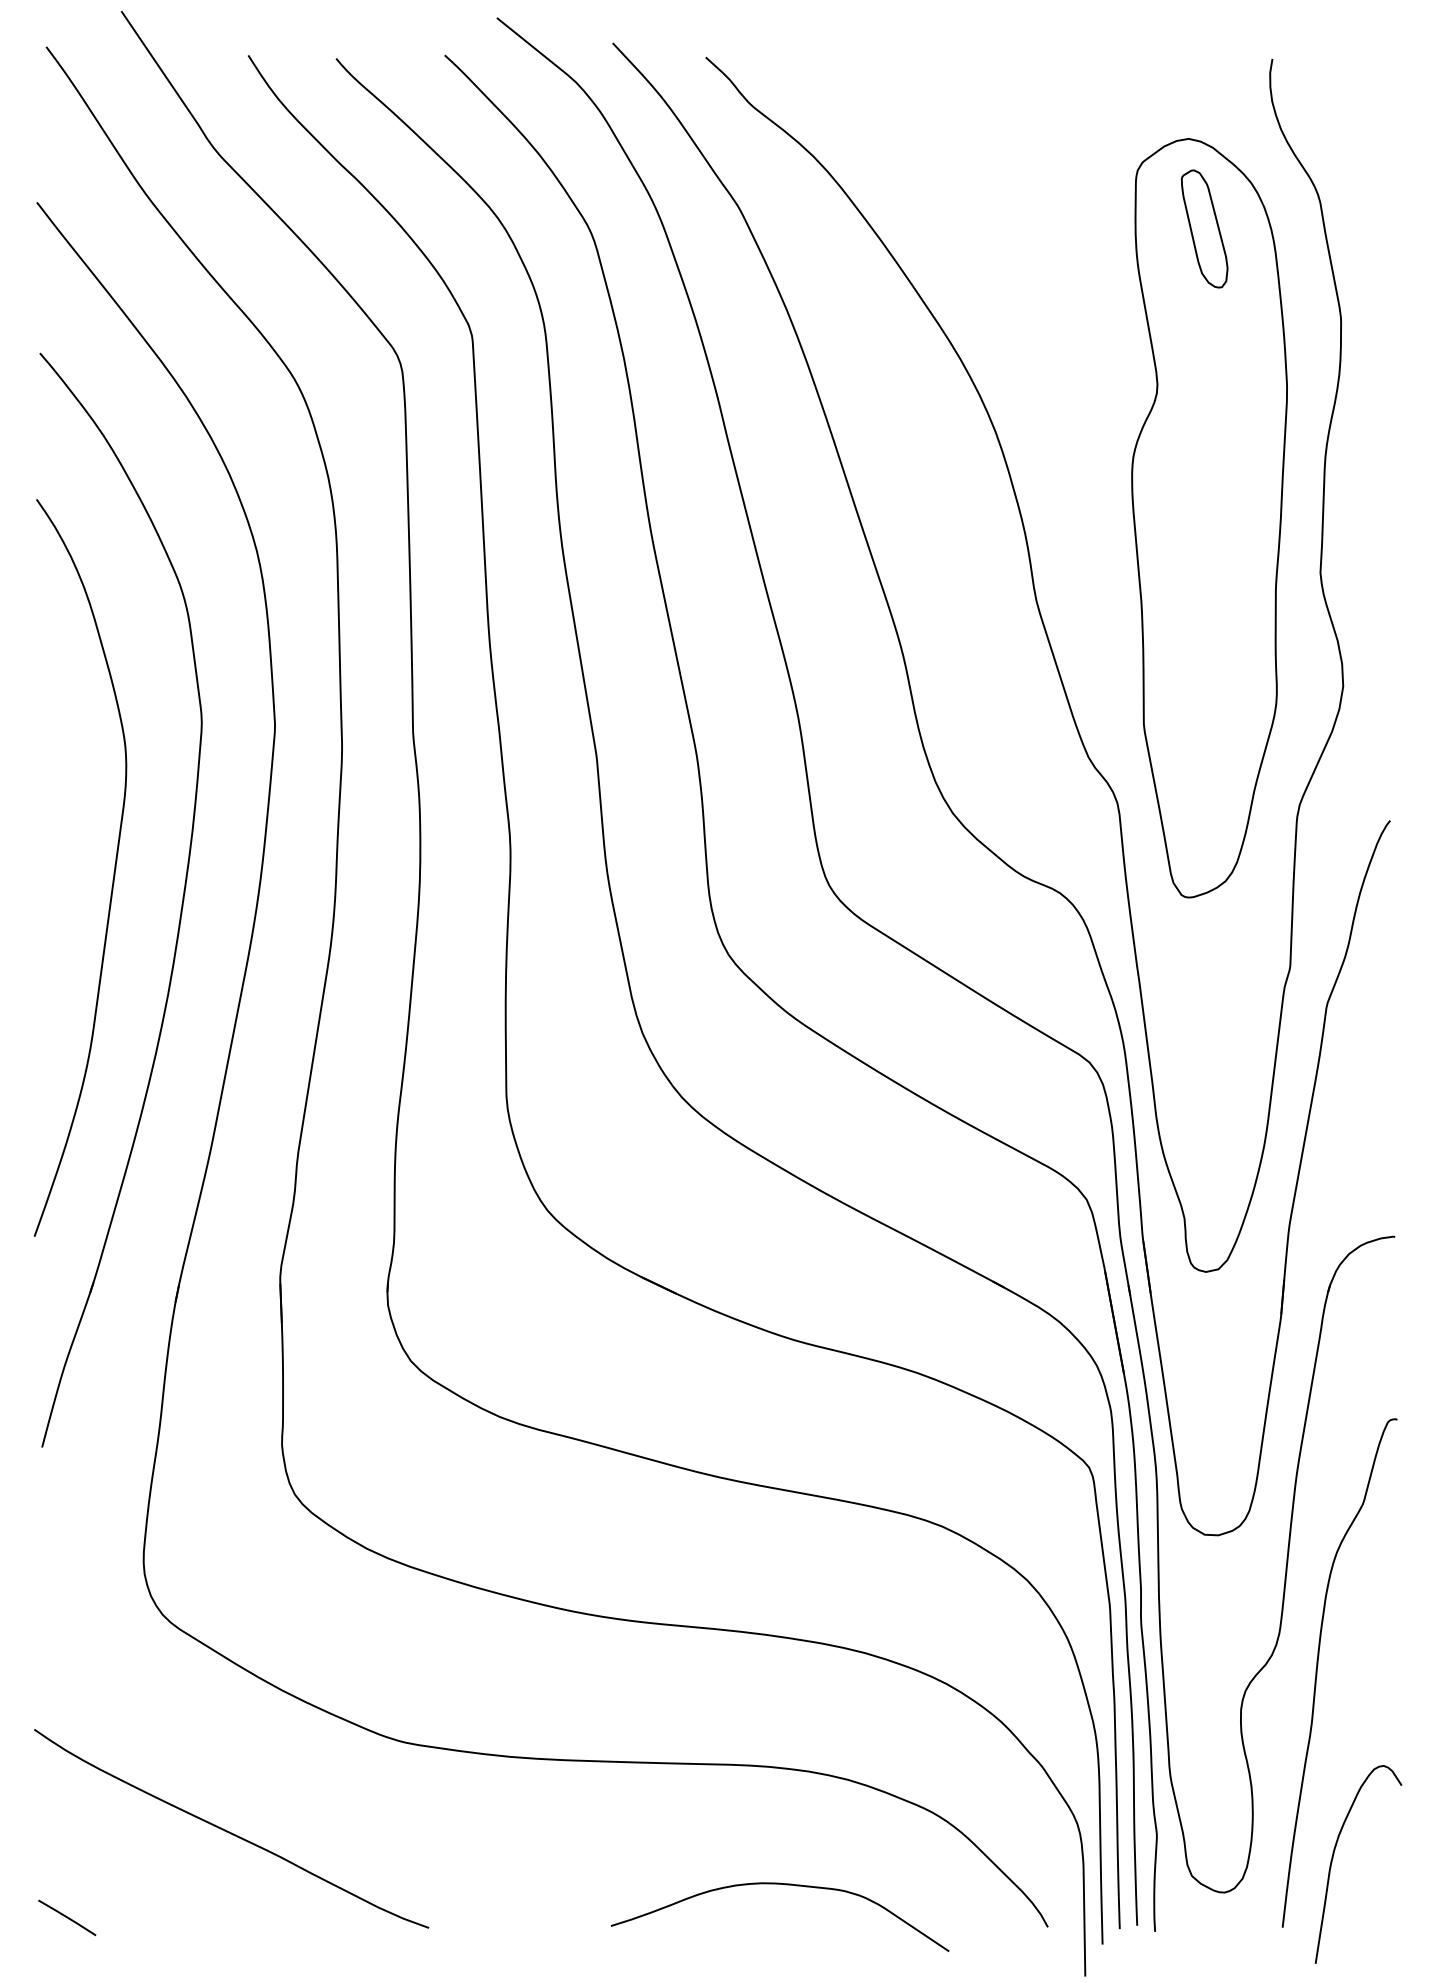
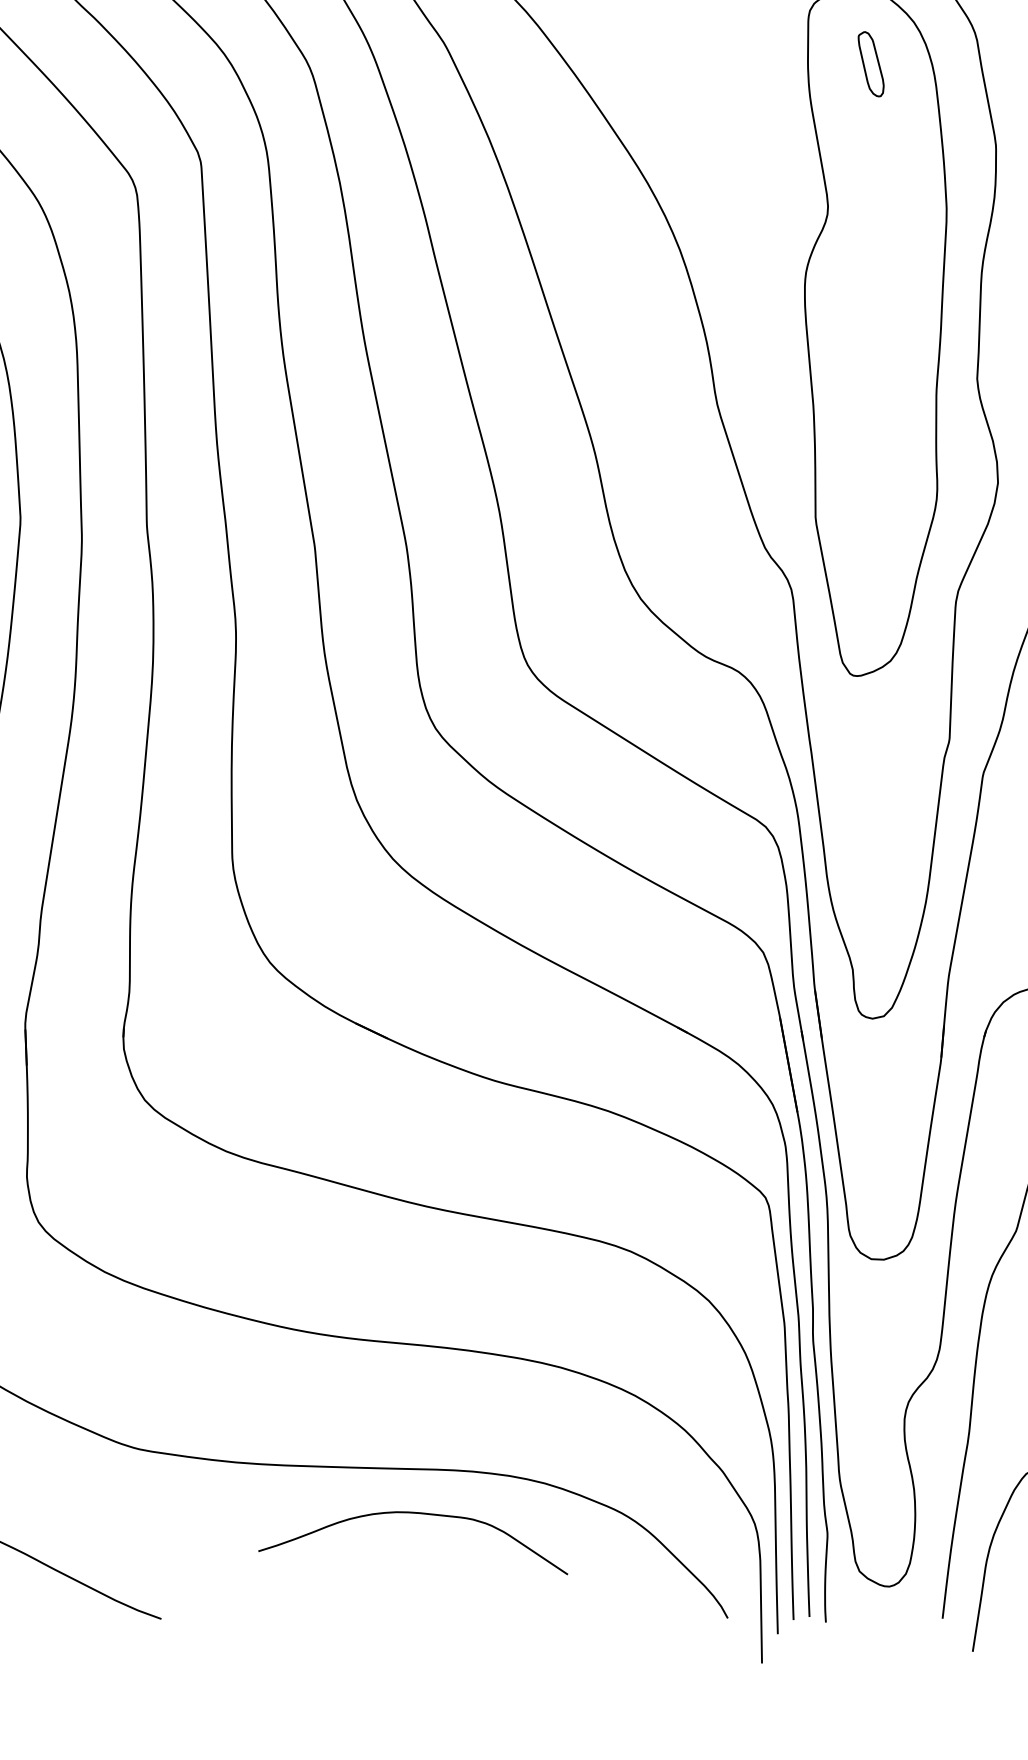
part: (1204, 228) -> (871, 63), size x0.6
curve: (785, 1885) -> (418, 1514), moved

